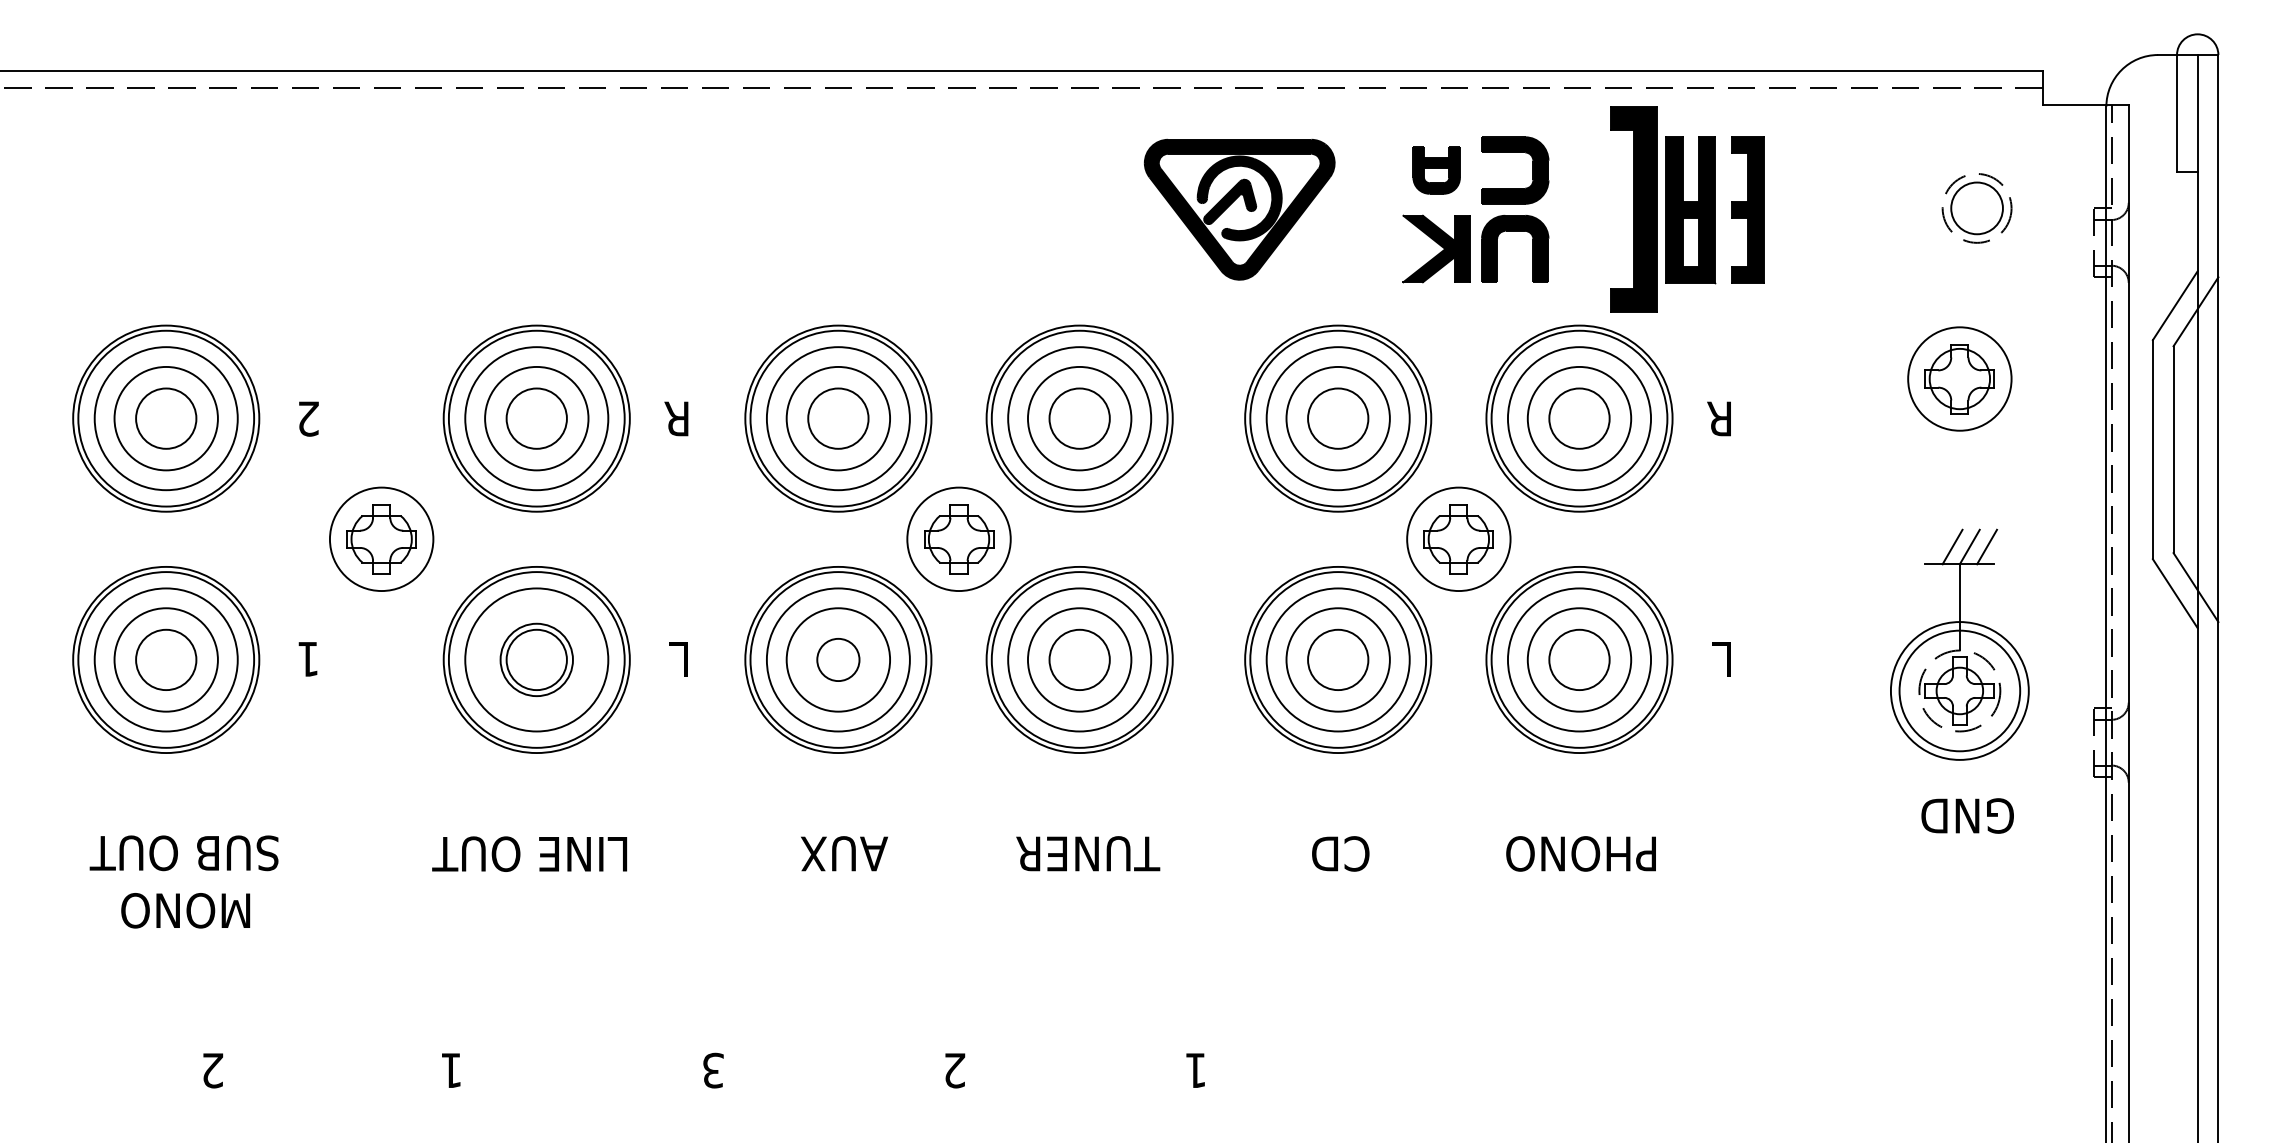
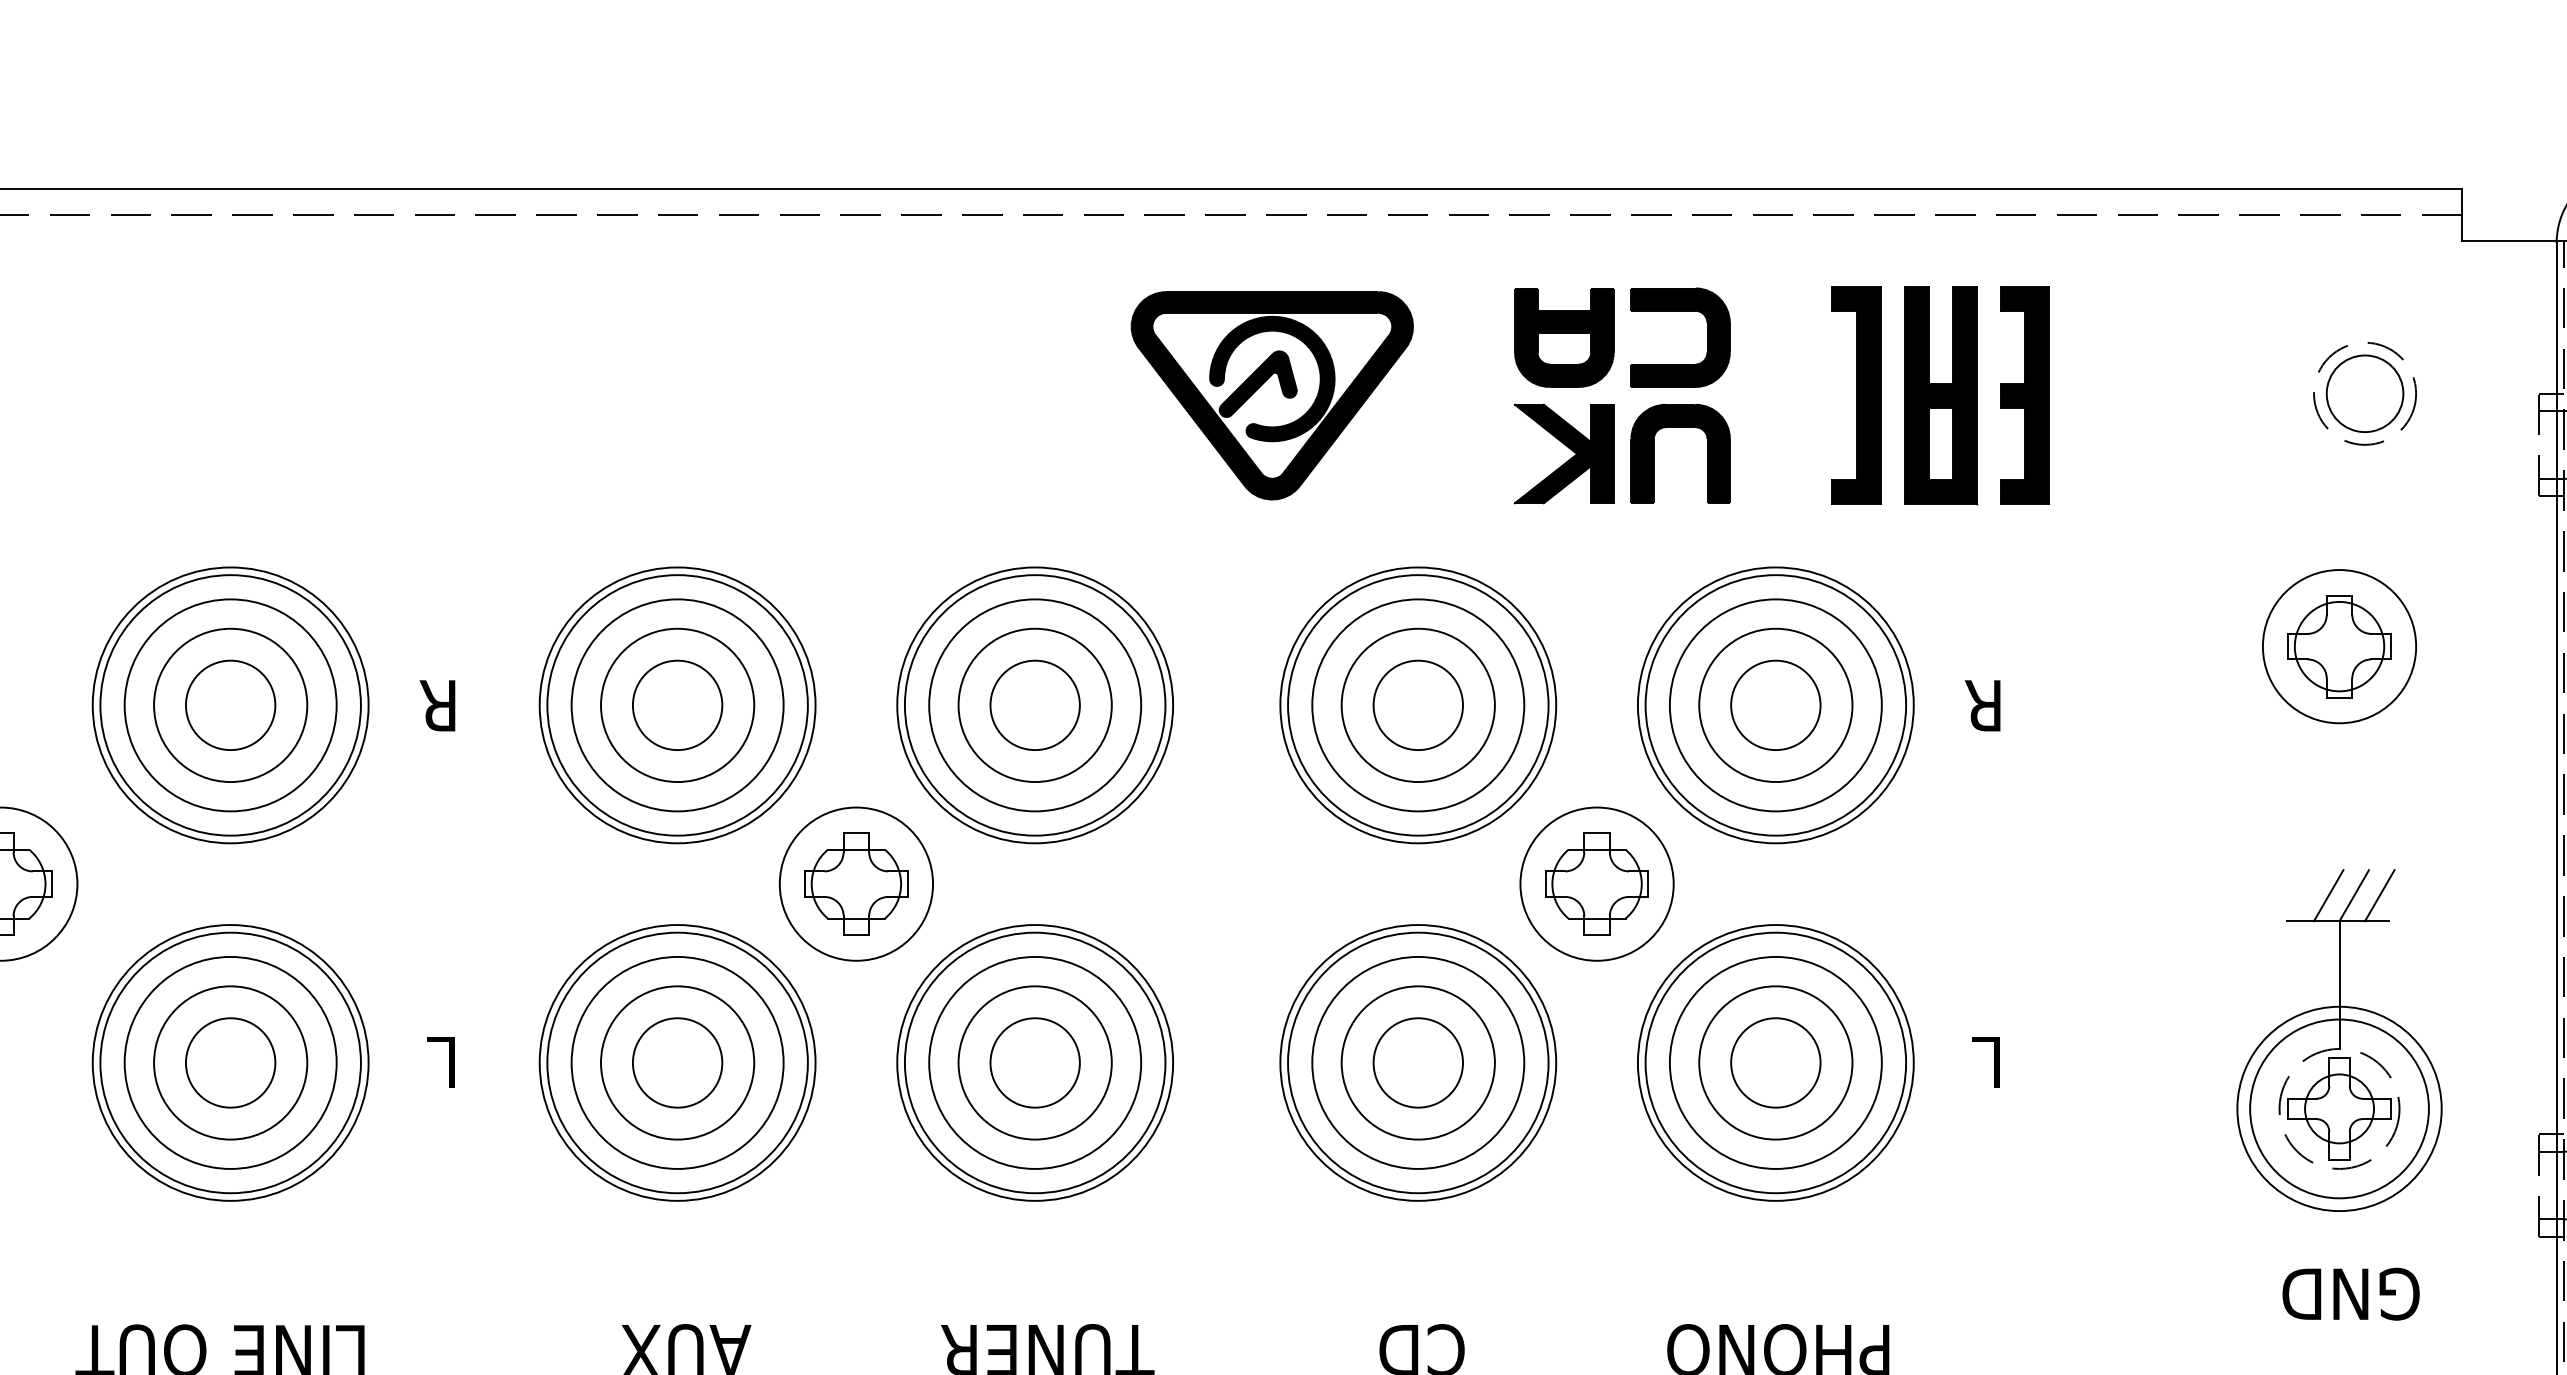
part: (1436, 170) -> (1563, 337), size x1.43
part: (1633, 209) -> (1855, 395), size x0.71
circle: (536, 659) -> (230, 1062), size x1.43
circle: (838, 659) -> (677, 1062), size x1.43

